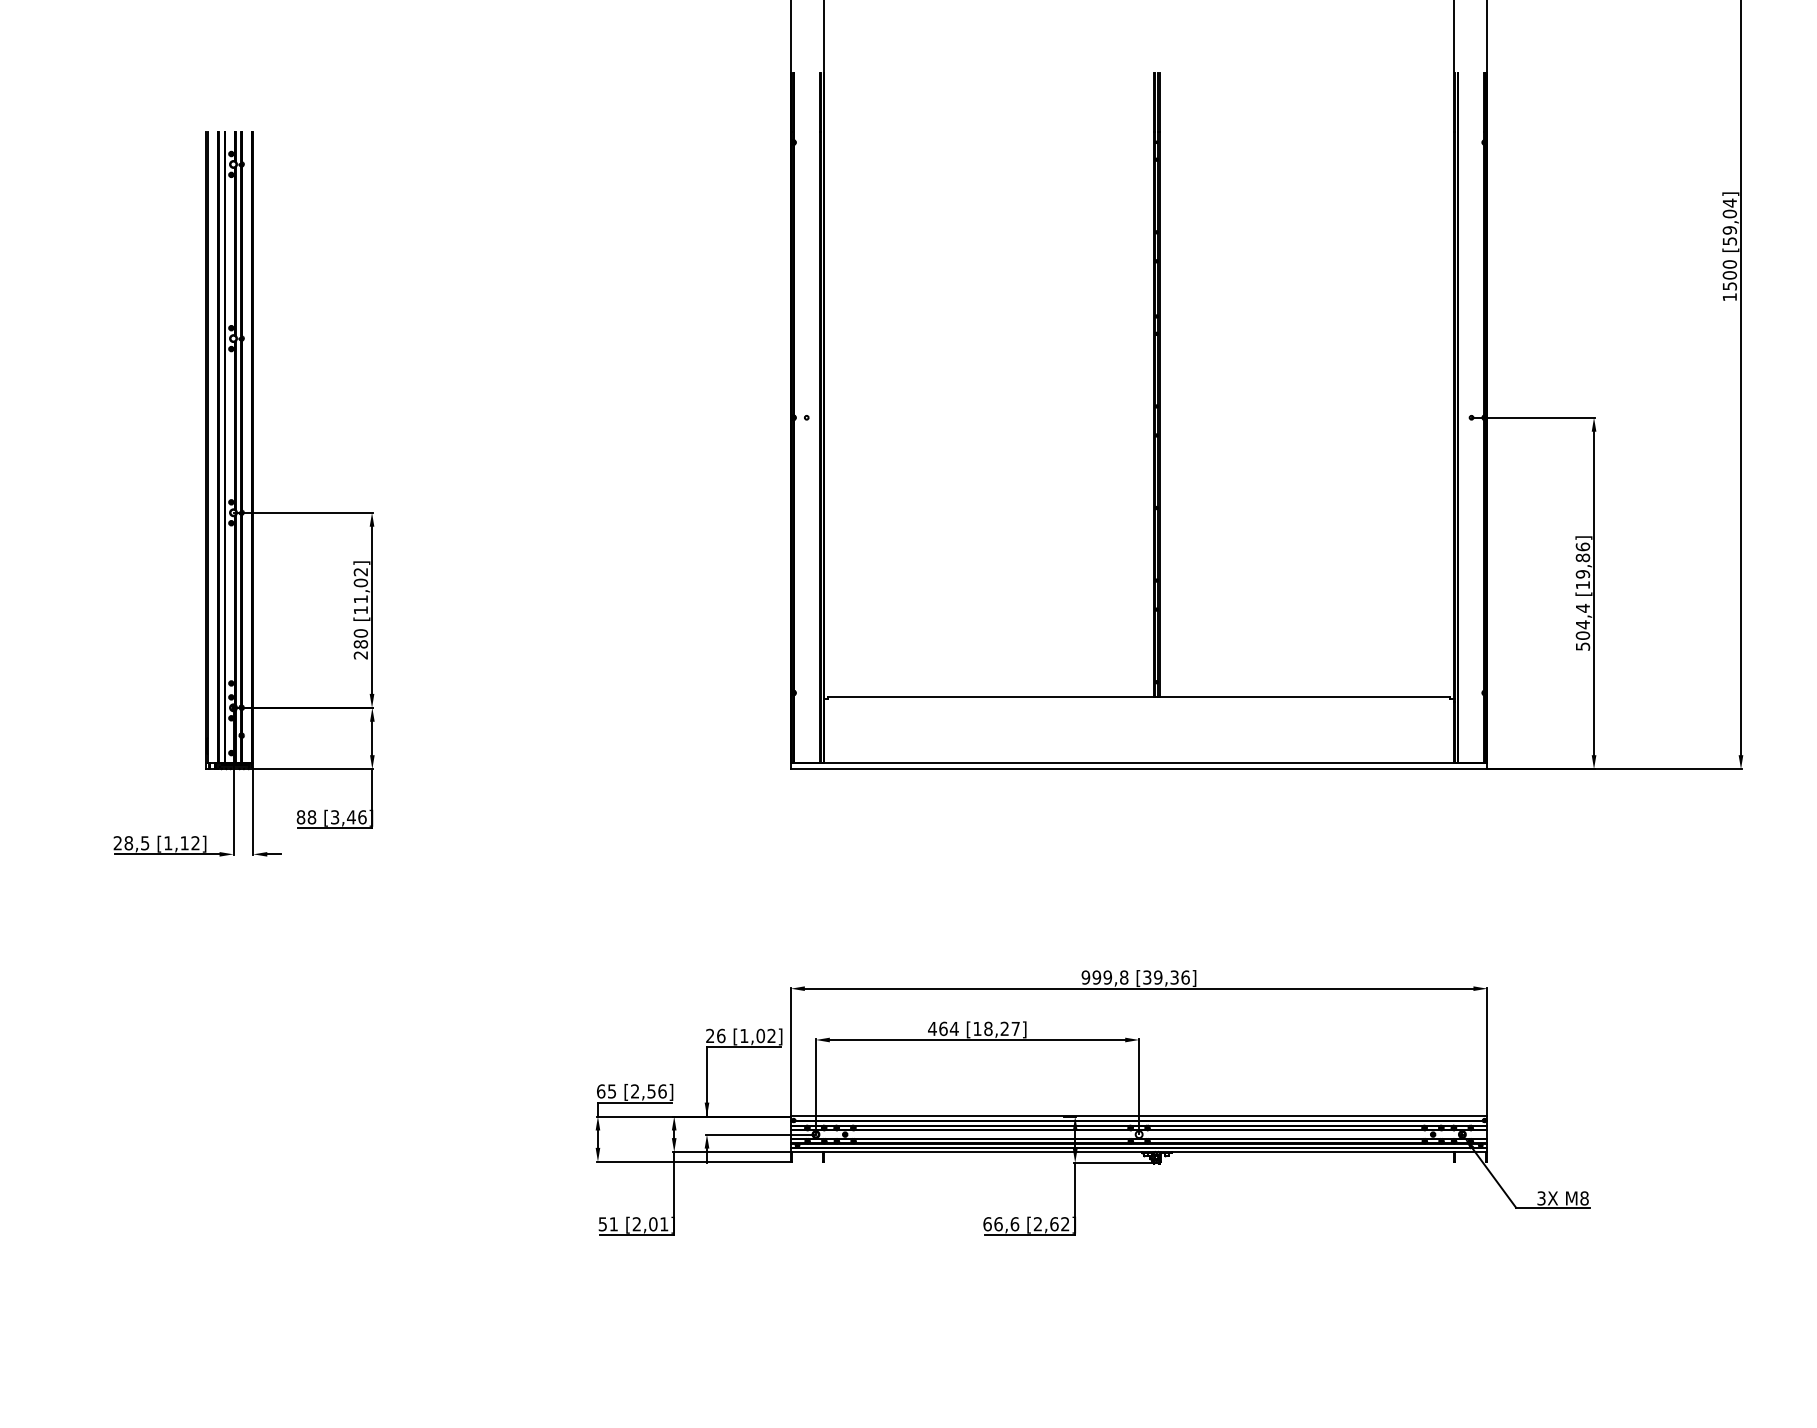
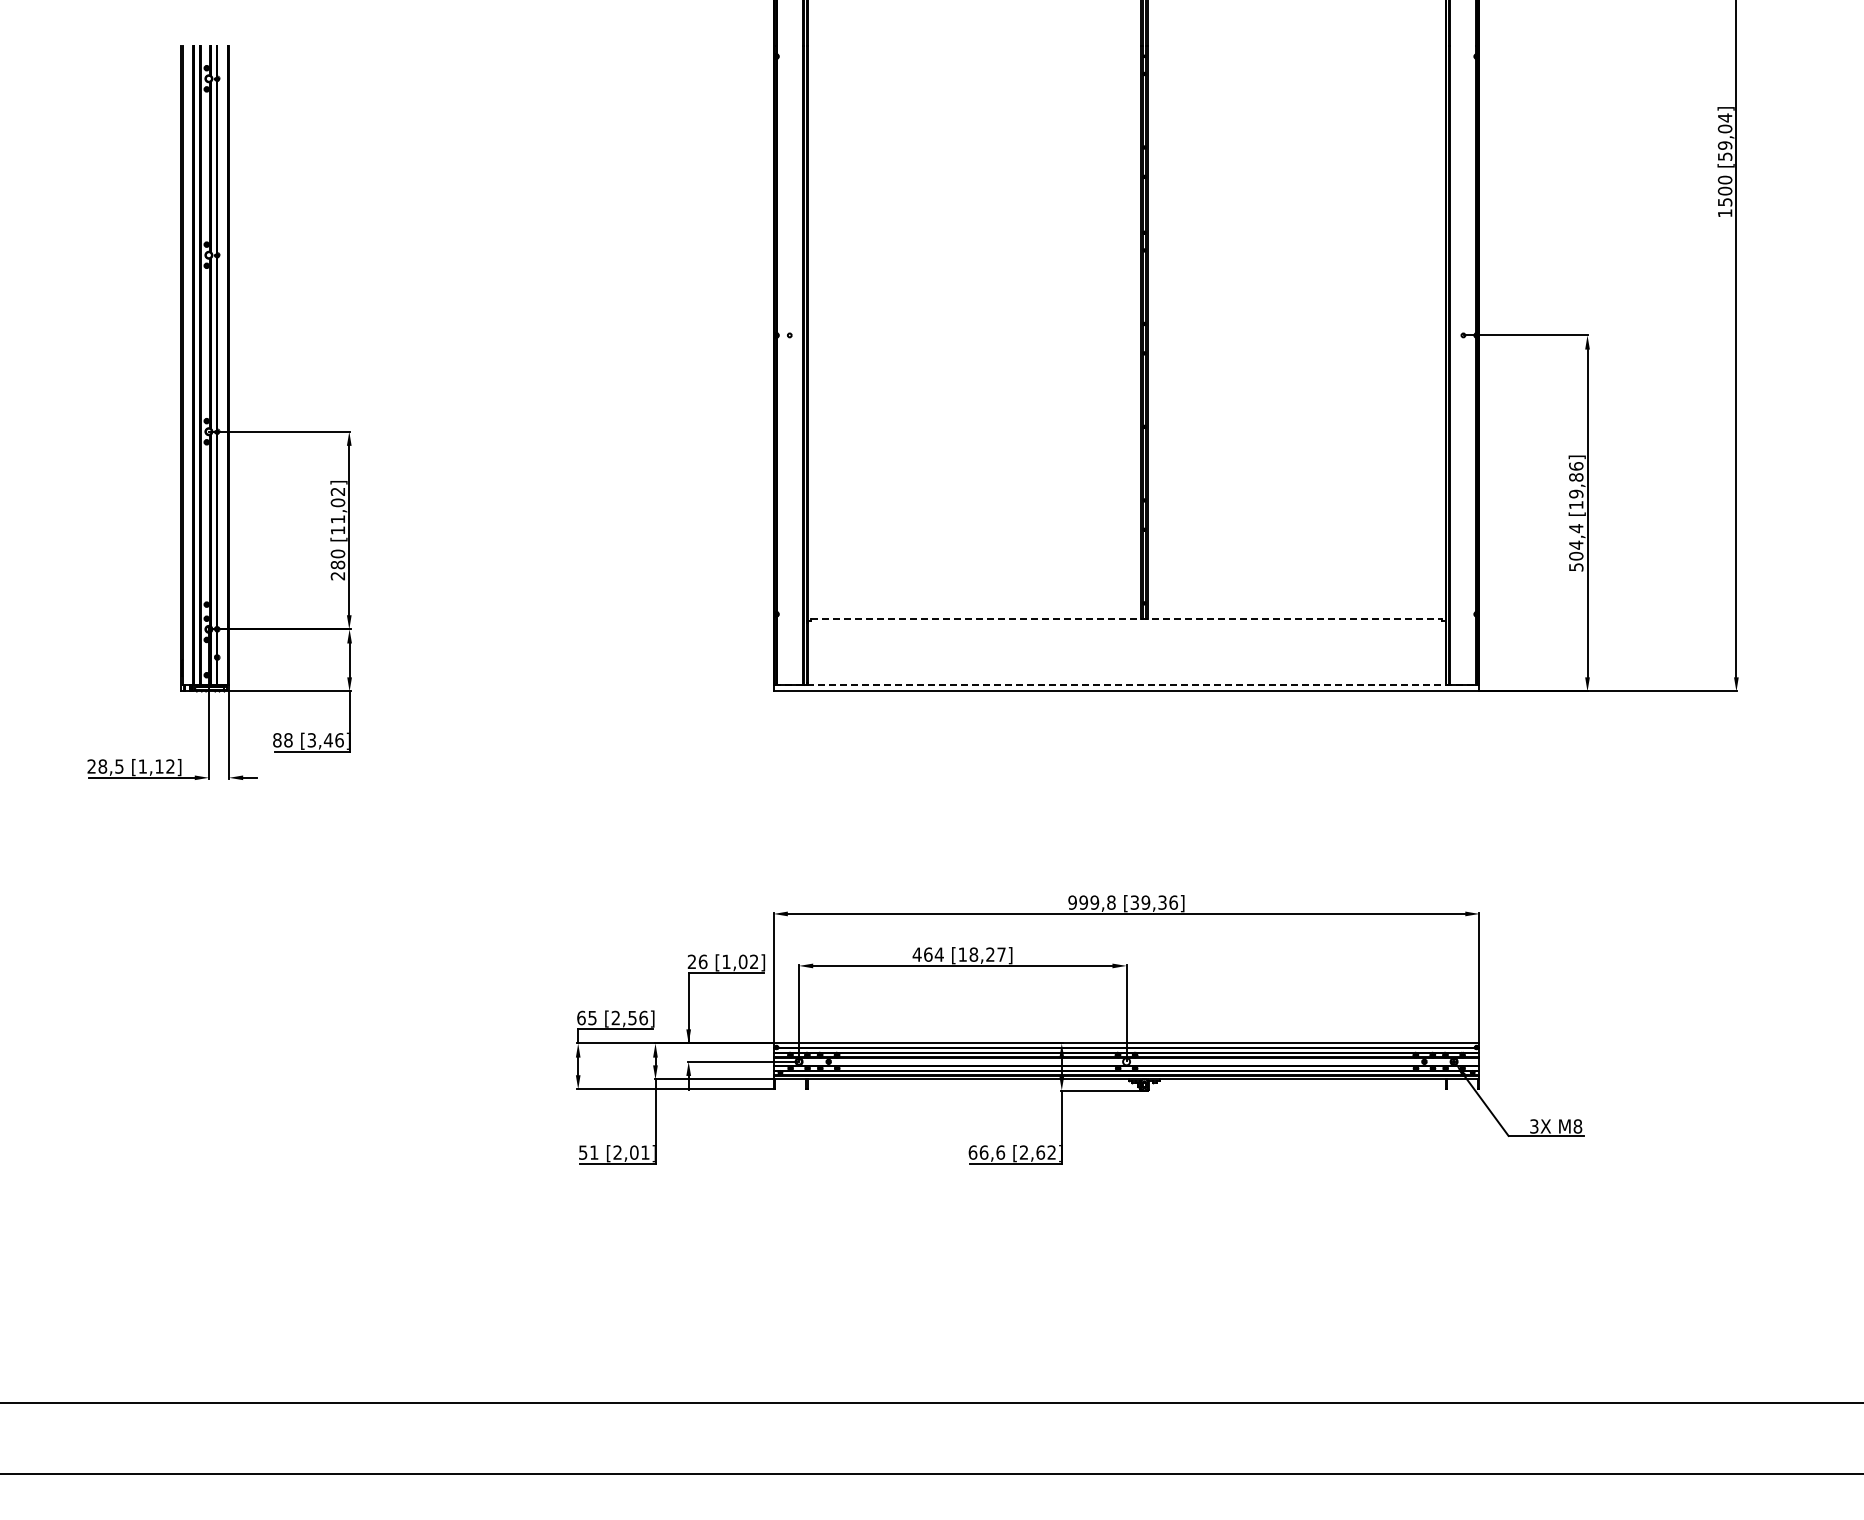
line: (1140, 697) -> (1127, 618), solid -> dashed
line: (1139, 763) -> (1126, 685), solid -> dashed

